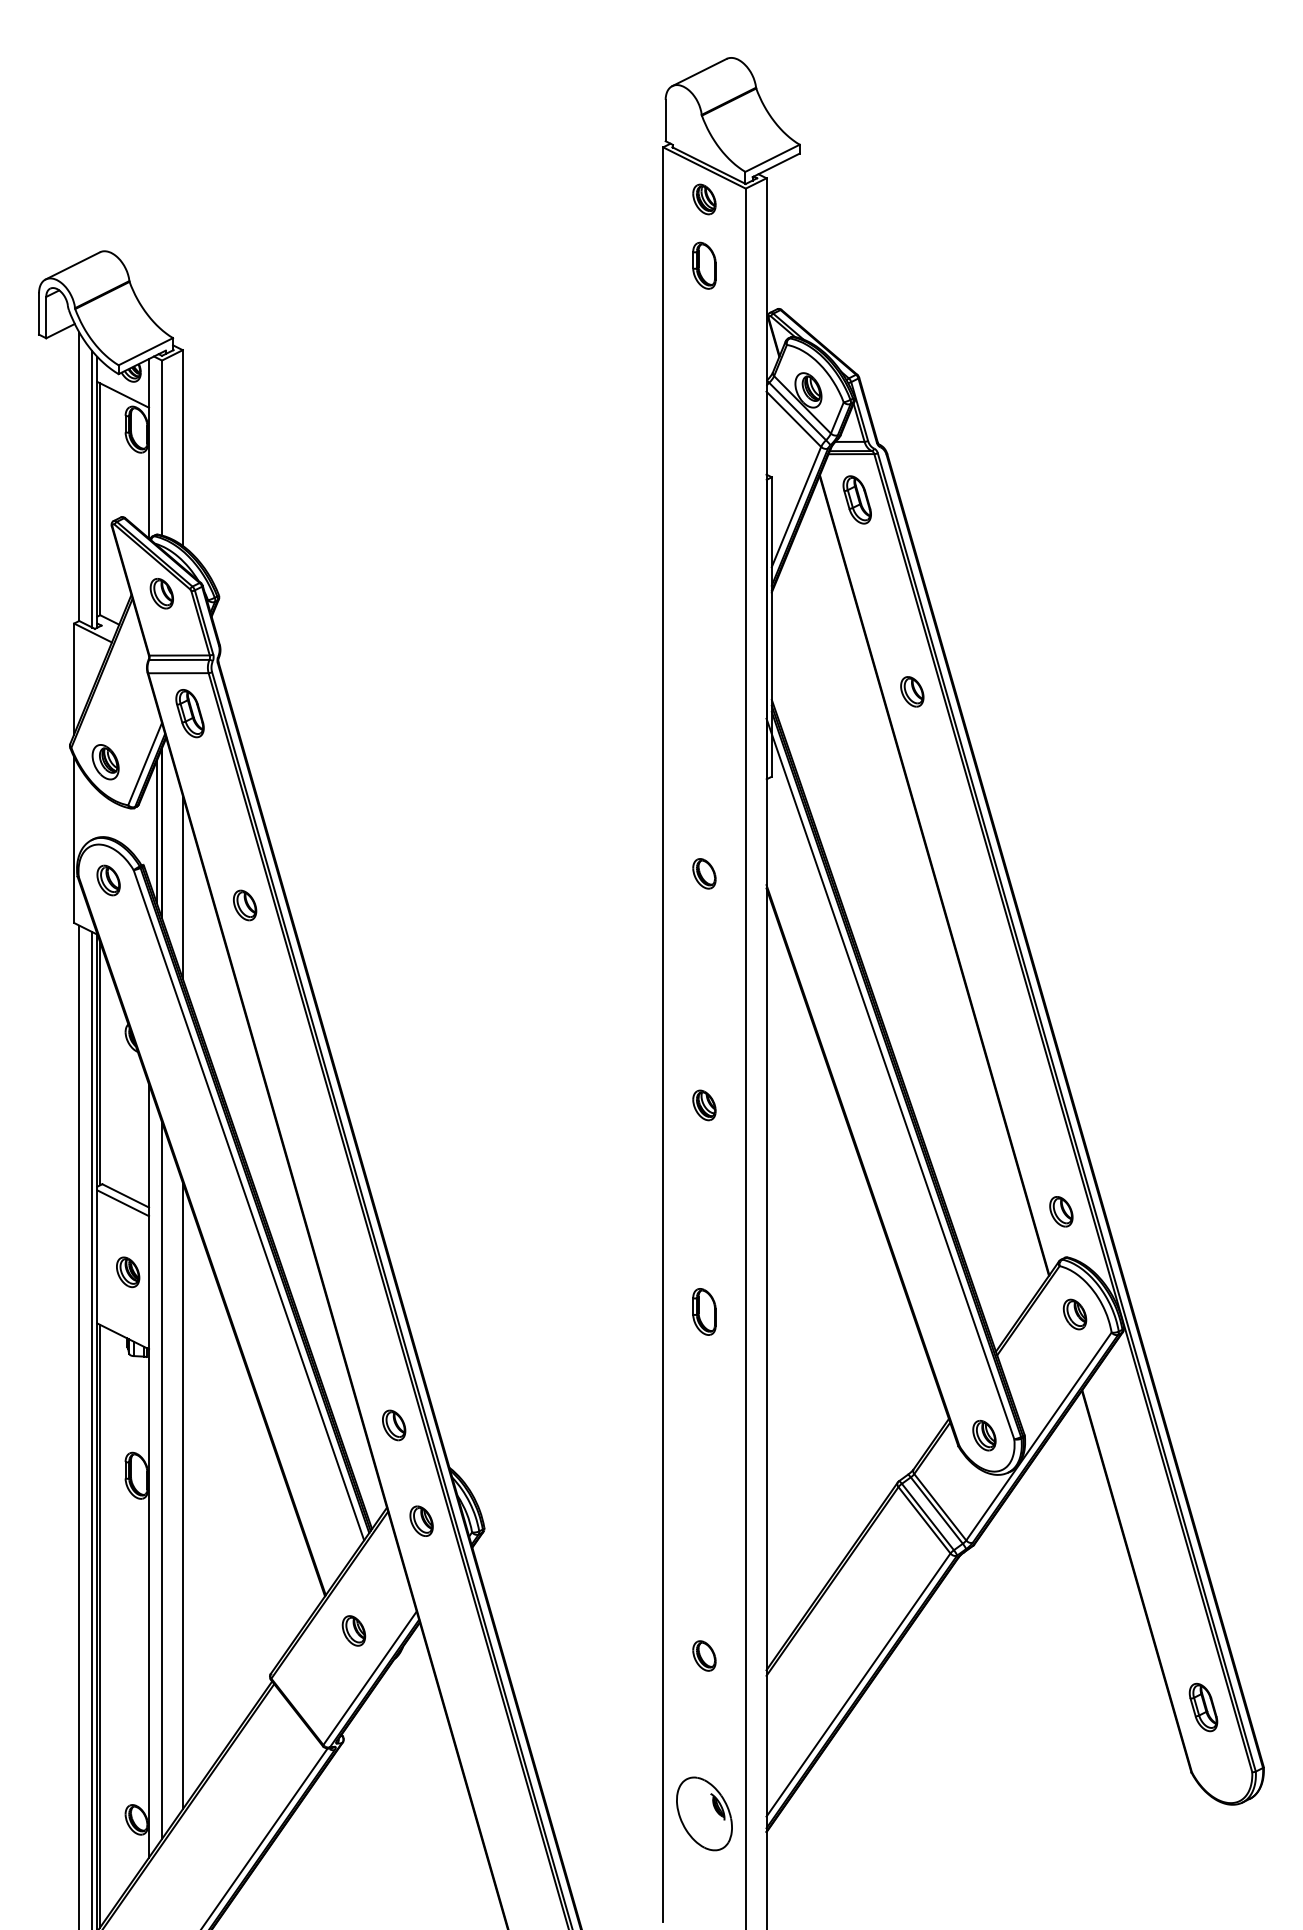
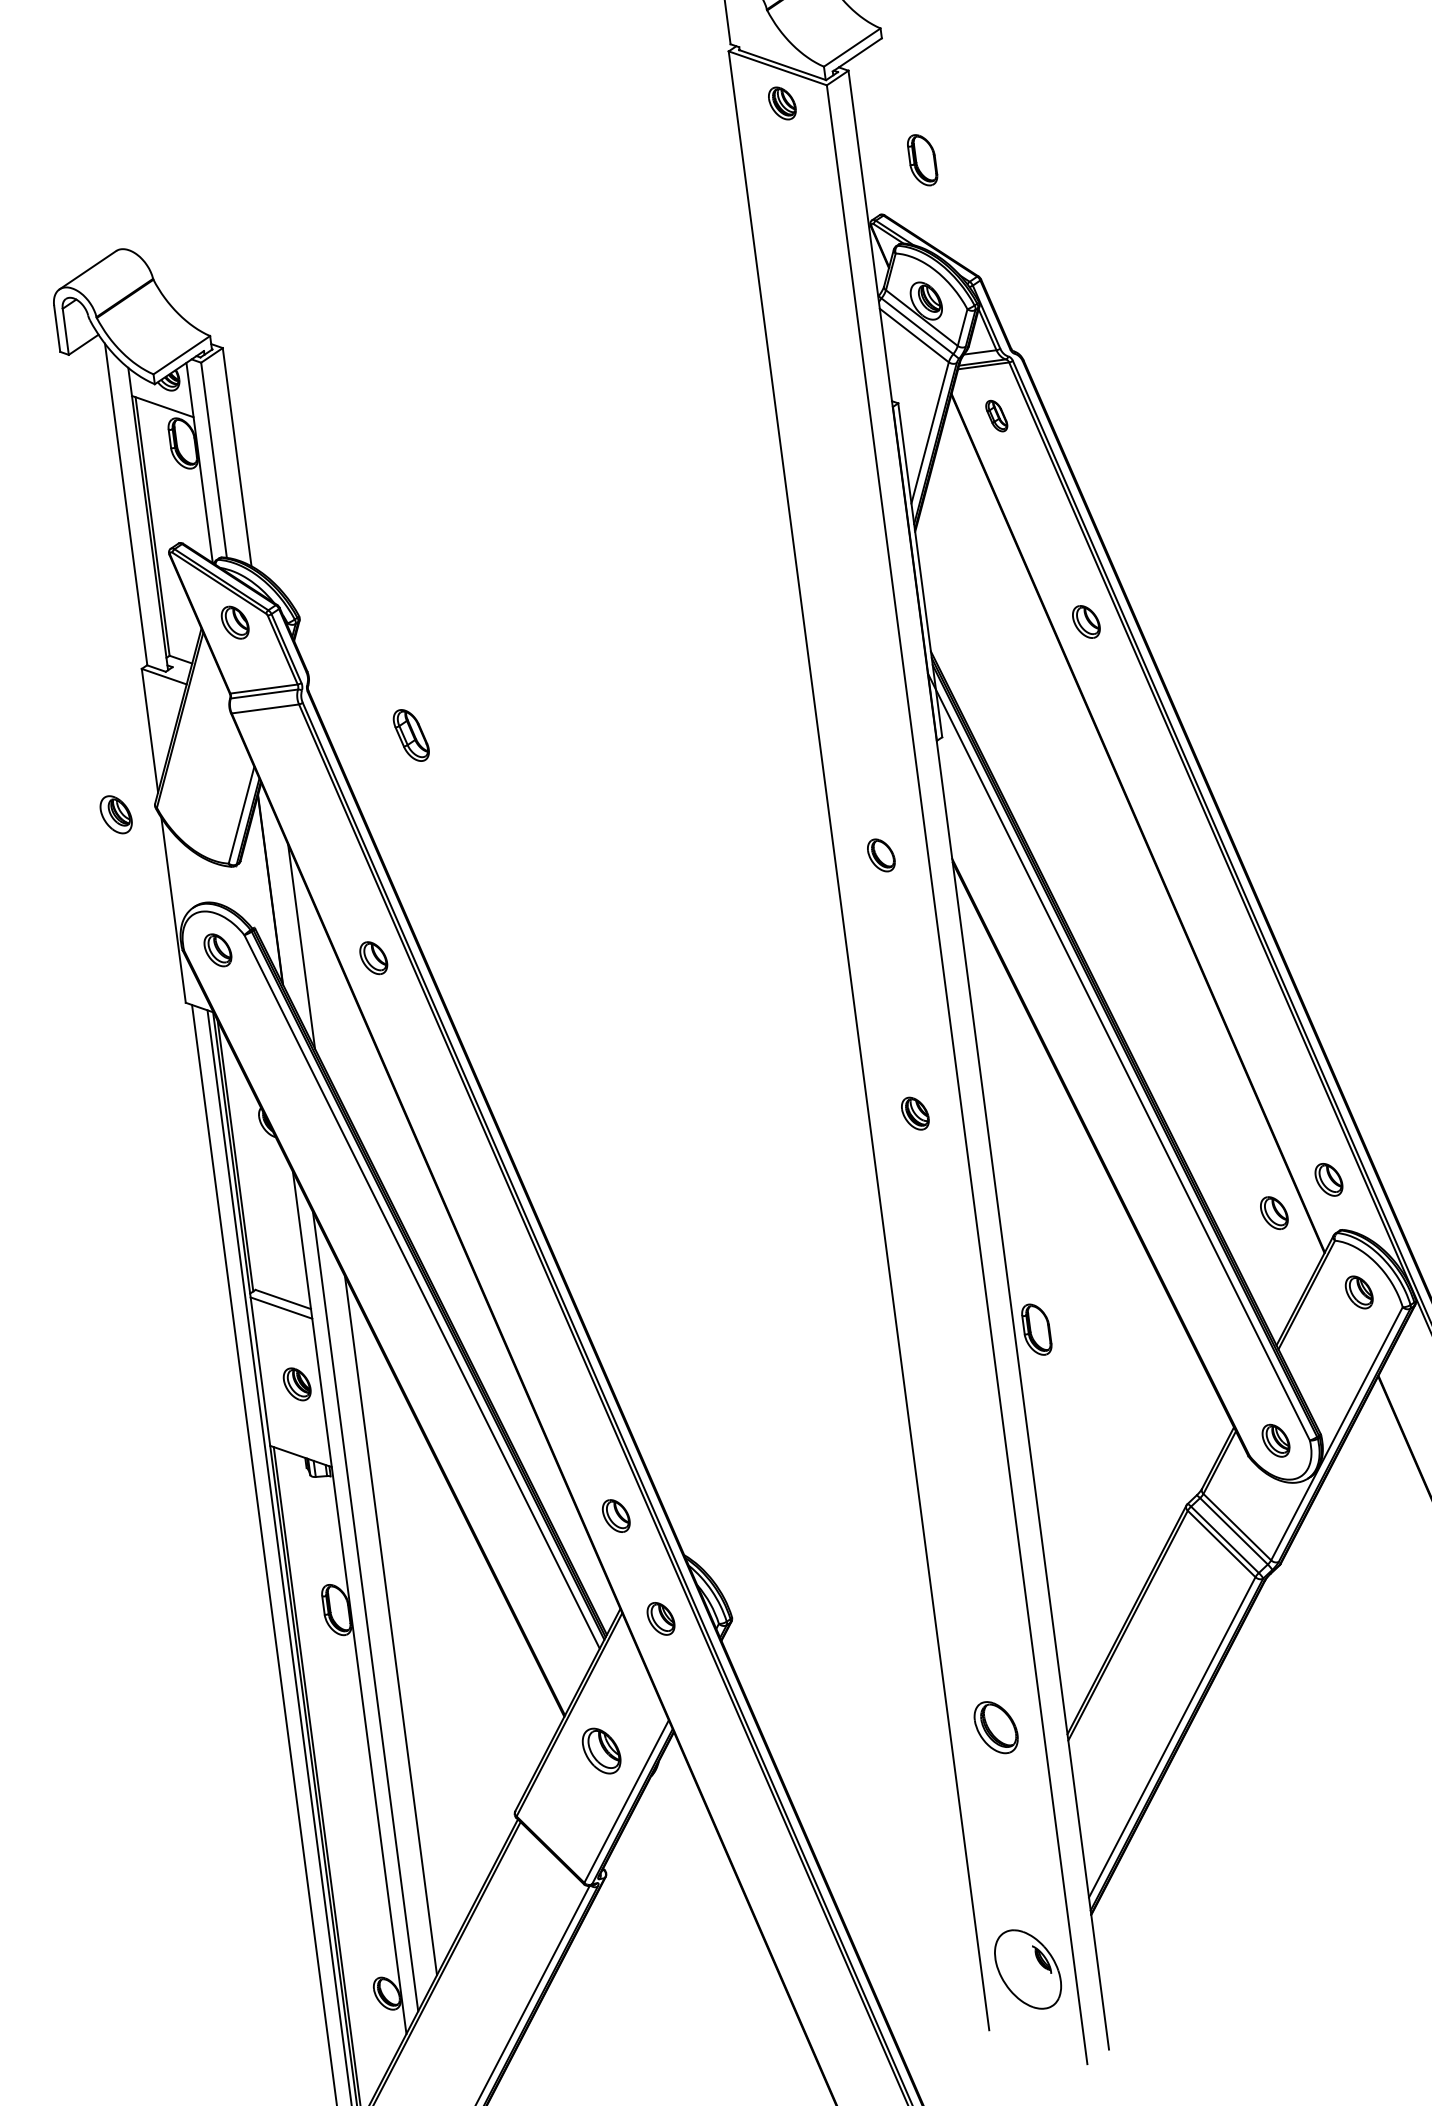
part: (704, 265) -> (922, 159), moved
line: (92, 489) -> (142, 516), removed
part: (856, 499) -> (995, 415), size x0.6
part: (189, 713) -> (410, 735), moved
part: (105, 762) -> (116, 815), moved
line: (156, 831) -> (264, 888), removed
part: (1009, 1234) -> (1274, 1212), added
part: (704, 1311) -> (1036, 1329), moved
part: (353, 1630) -> (601, 1750), size x1.4
part: (704, 1655) -> (996, 1727), size x1.6
part: (704, 1813) -> (1028, 1969), moved

